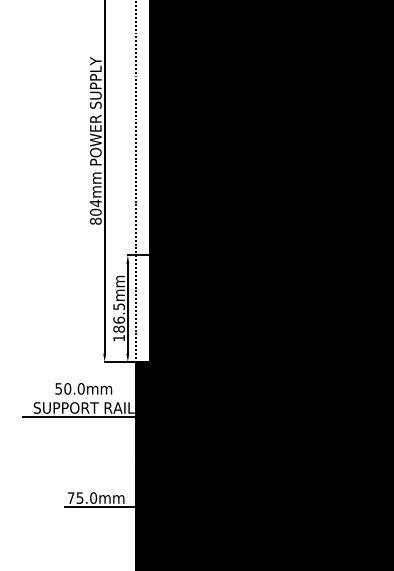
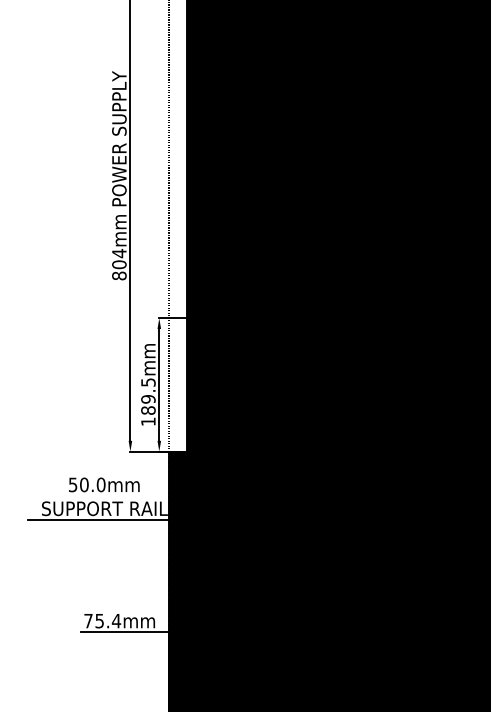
text: (119, 319) -> (148, 398), 186.5mm -> 189.5mm
text: (93, 497) -> (116, 620), 75.0mm -> 75.4mm

